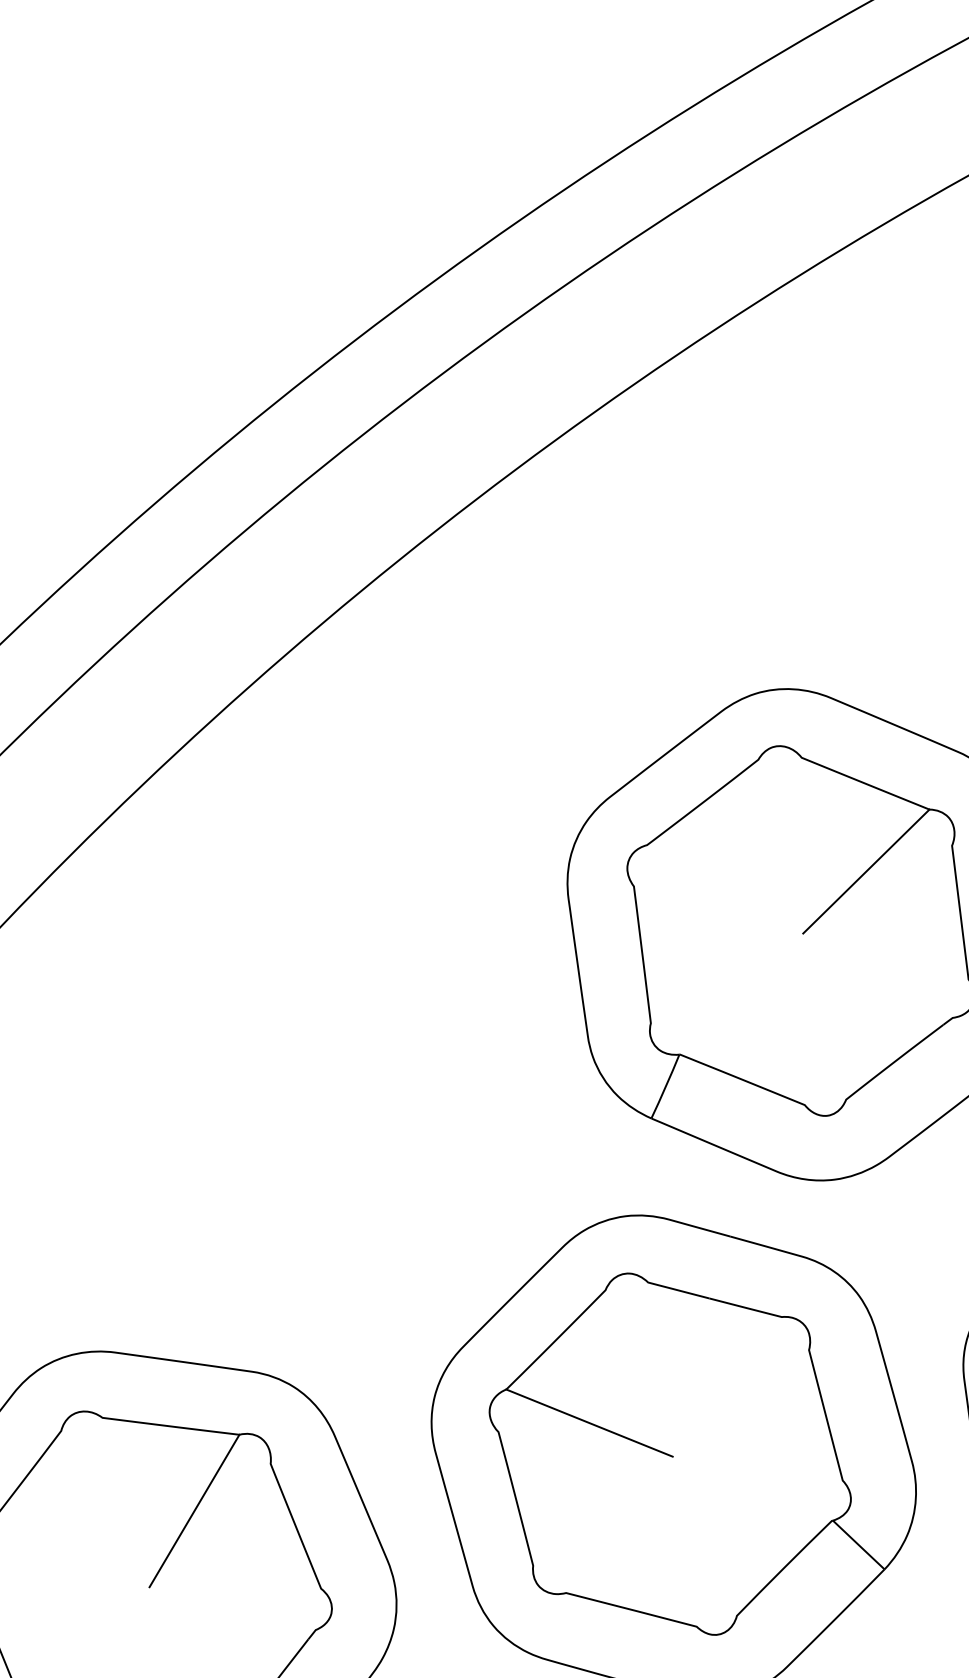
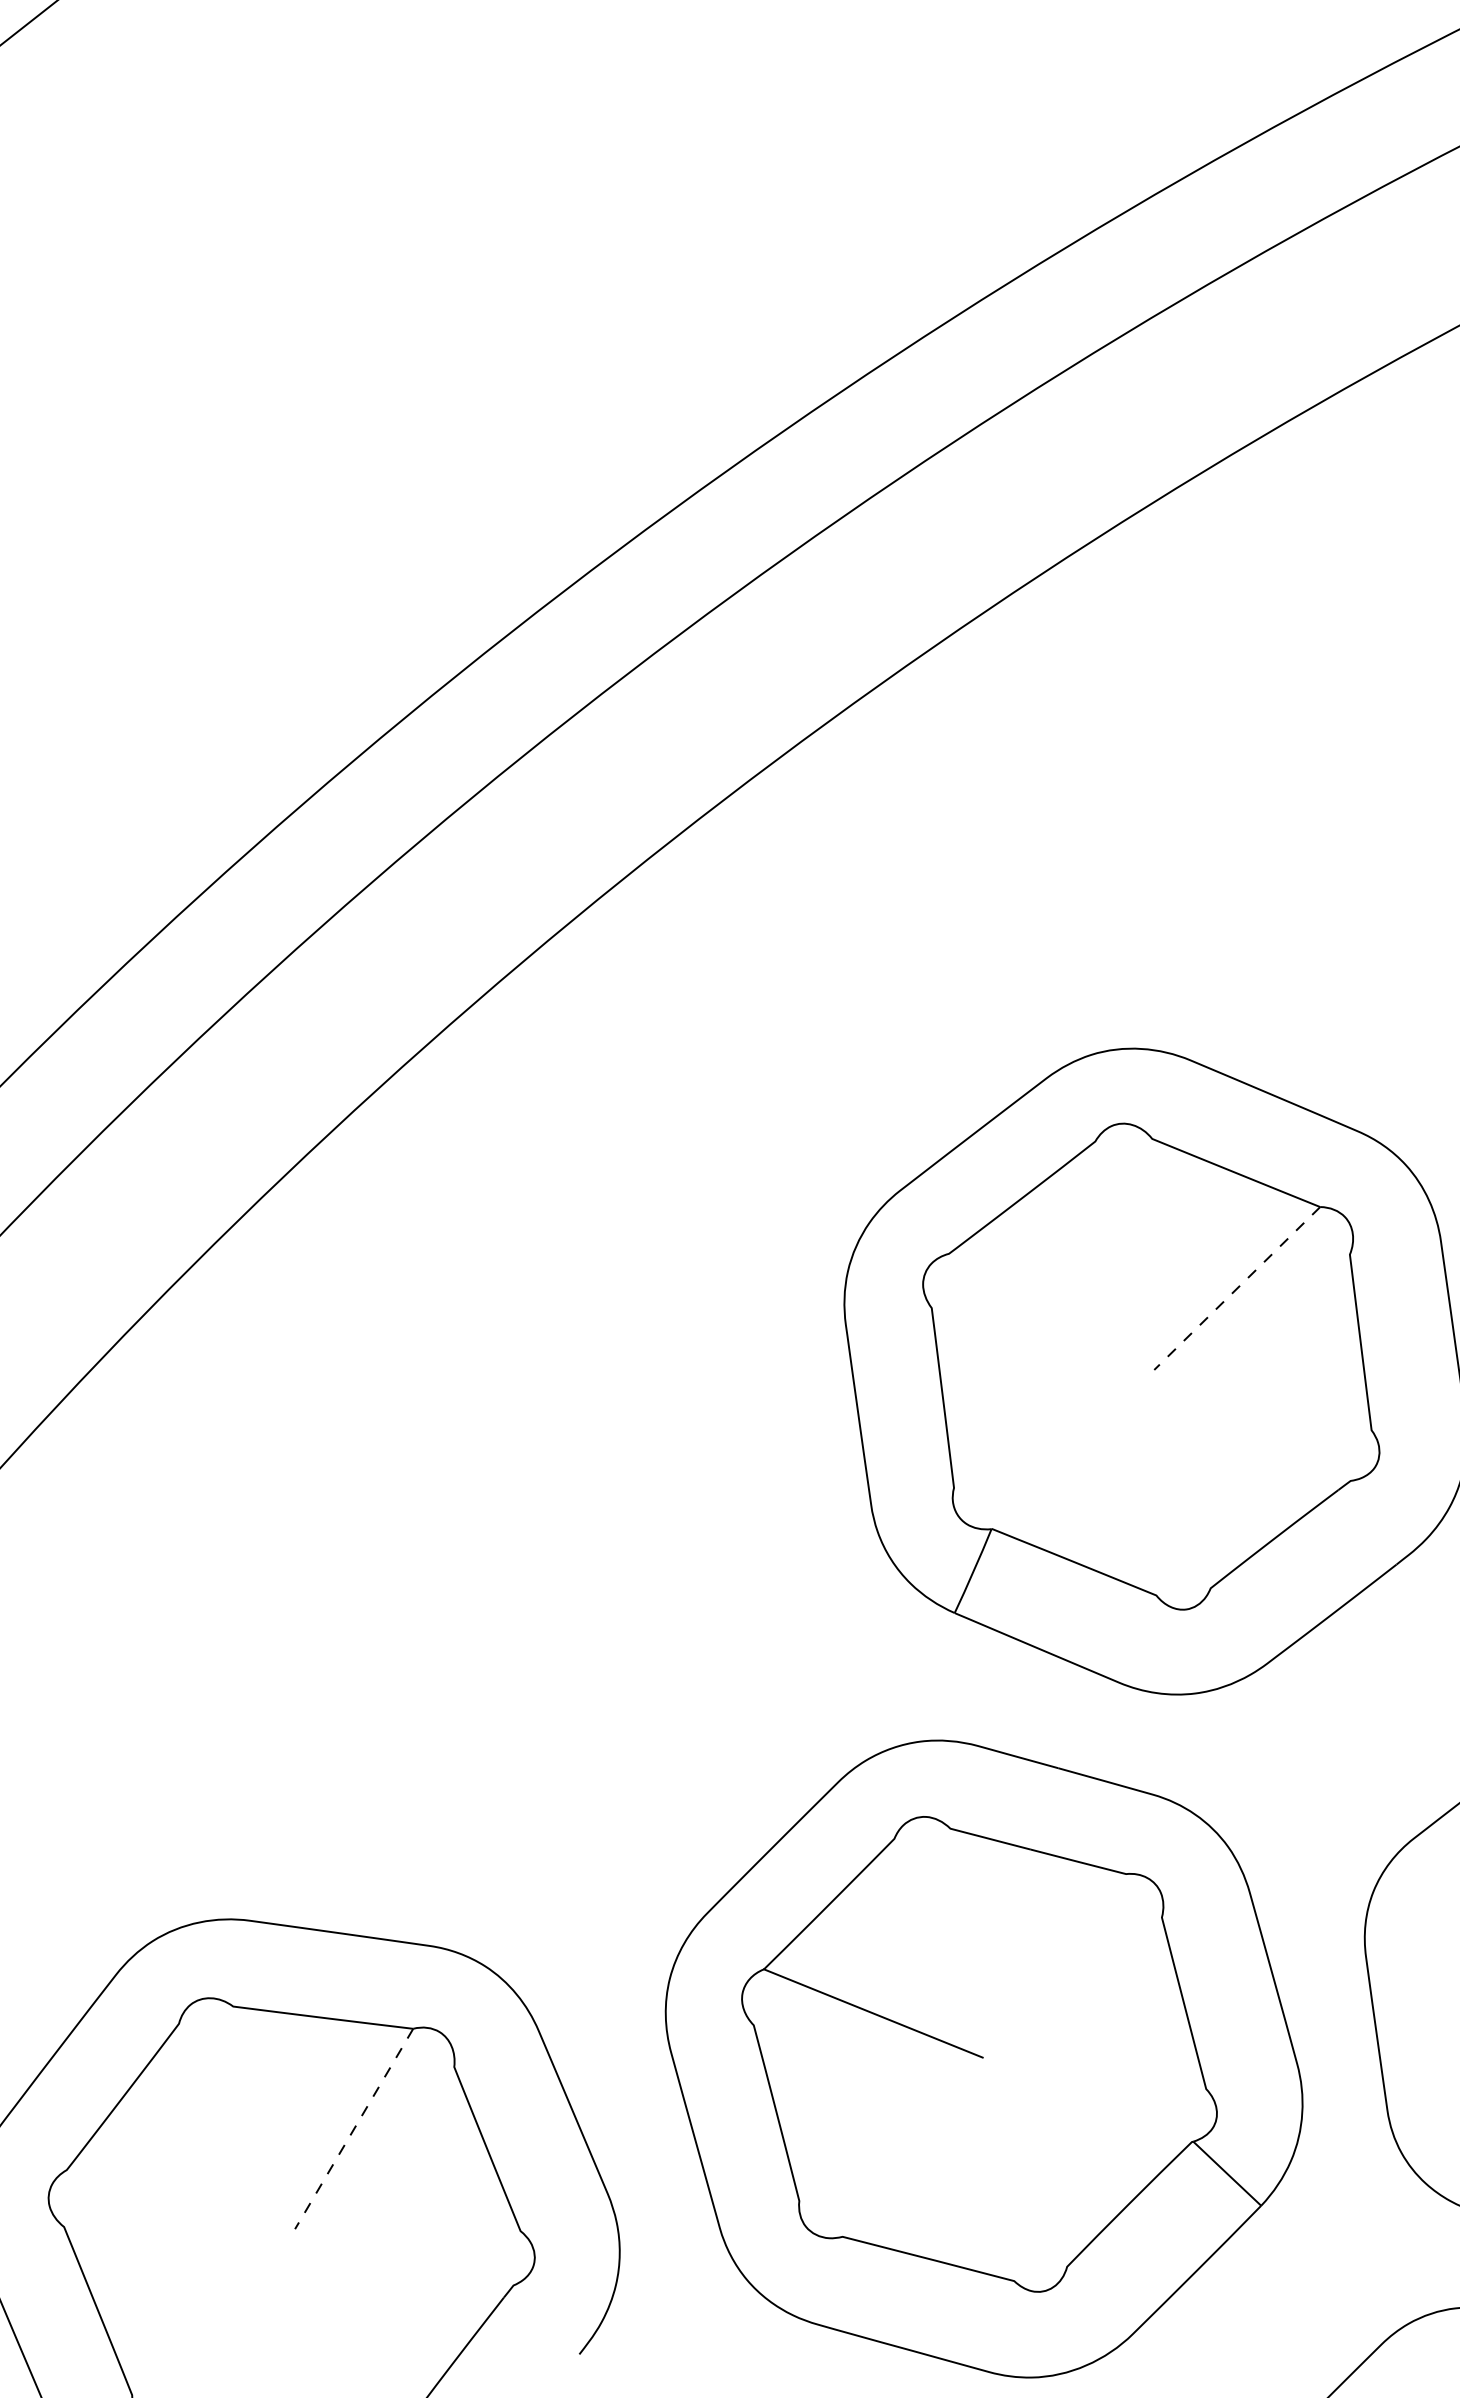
line: (865, 871) -> (1236, 1288), solid -> dashed
line: (194, 1511) -> (353, 2129), solid -> dashed

